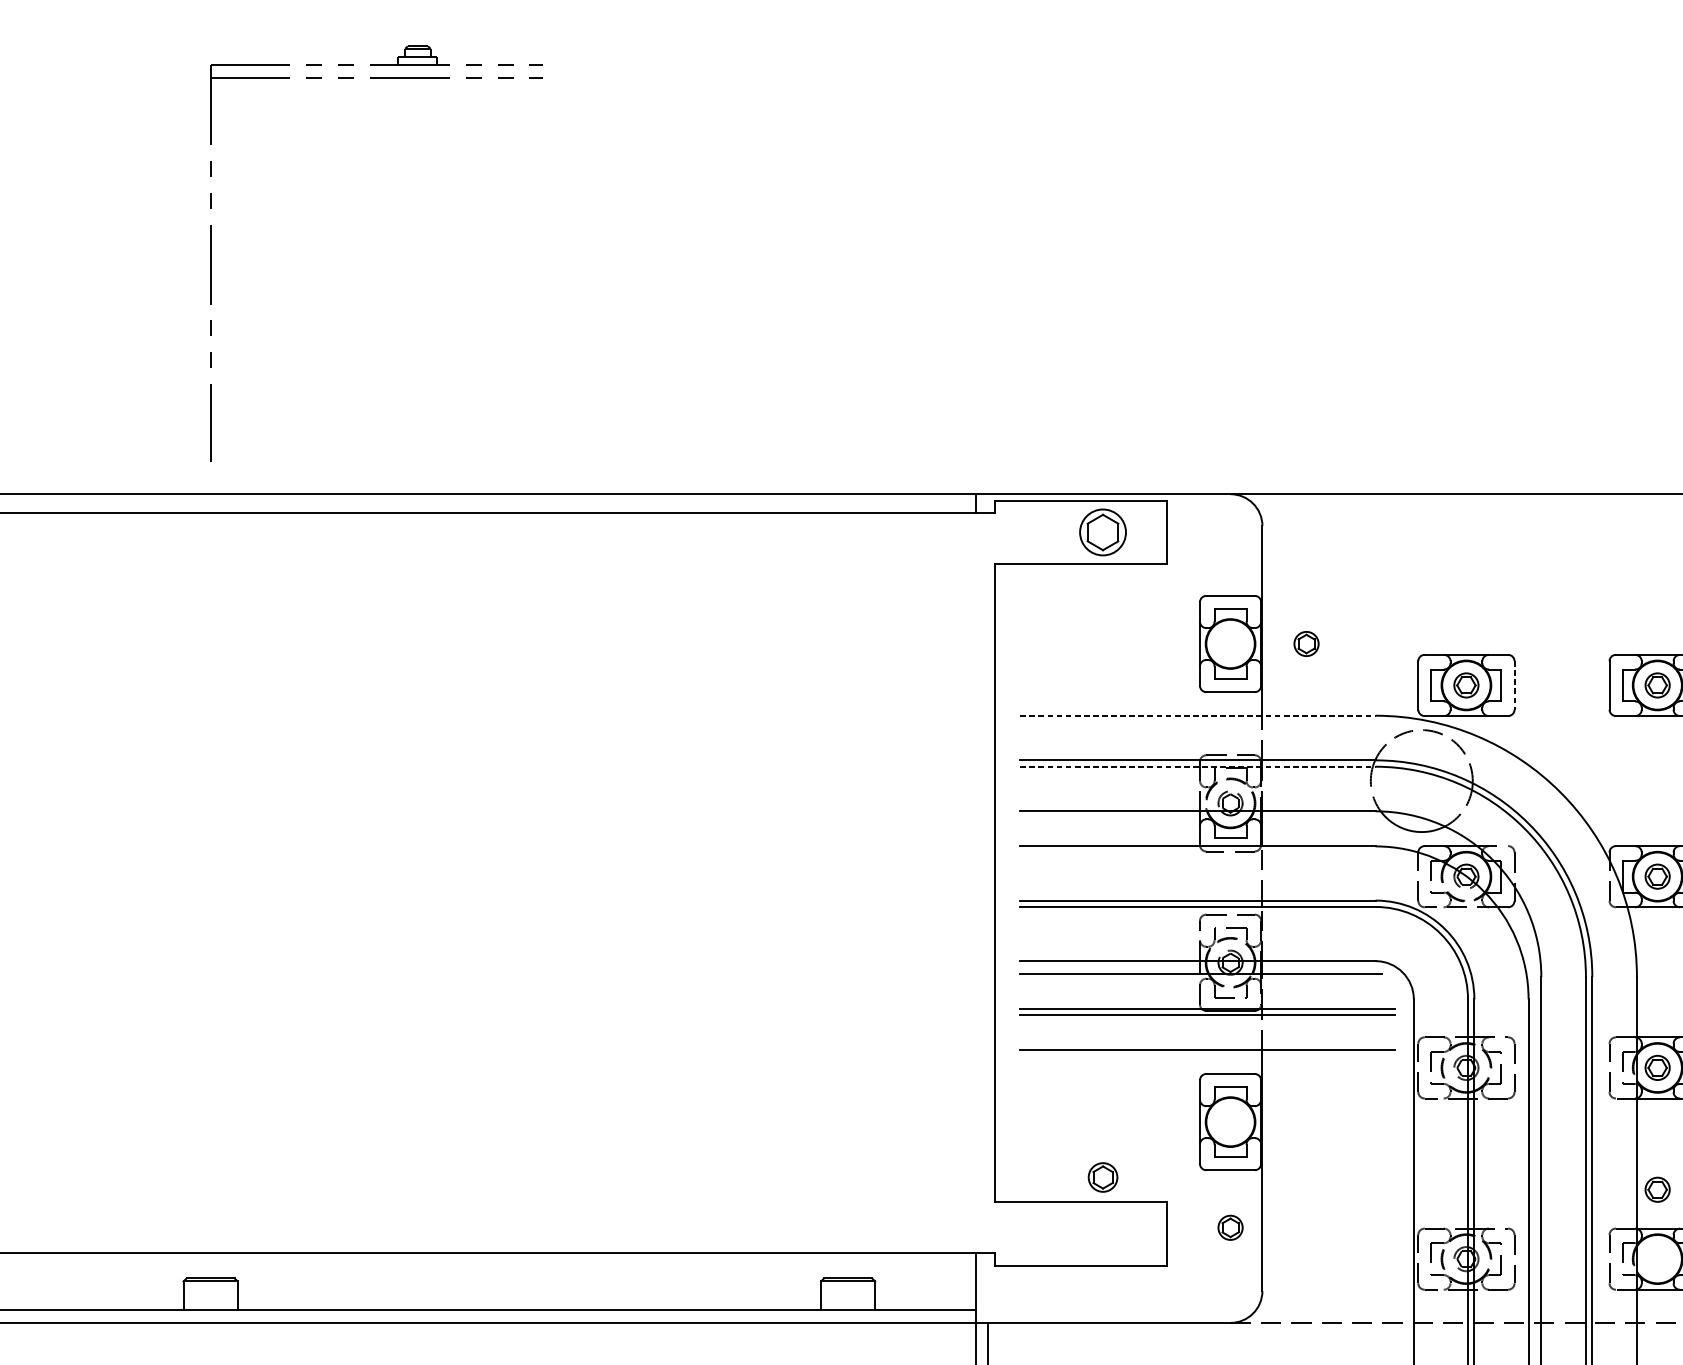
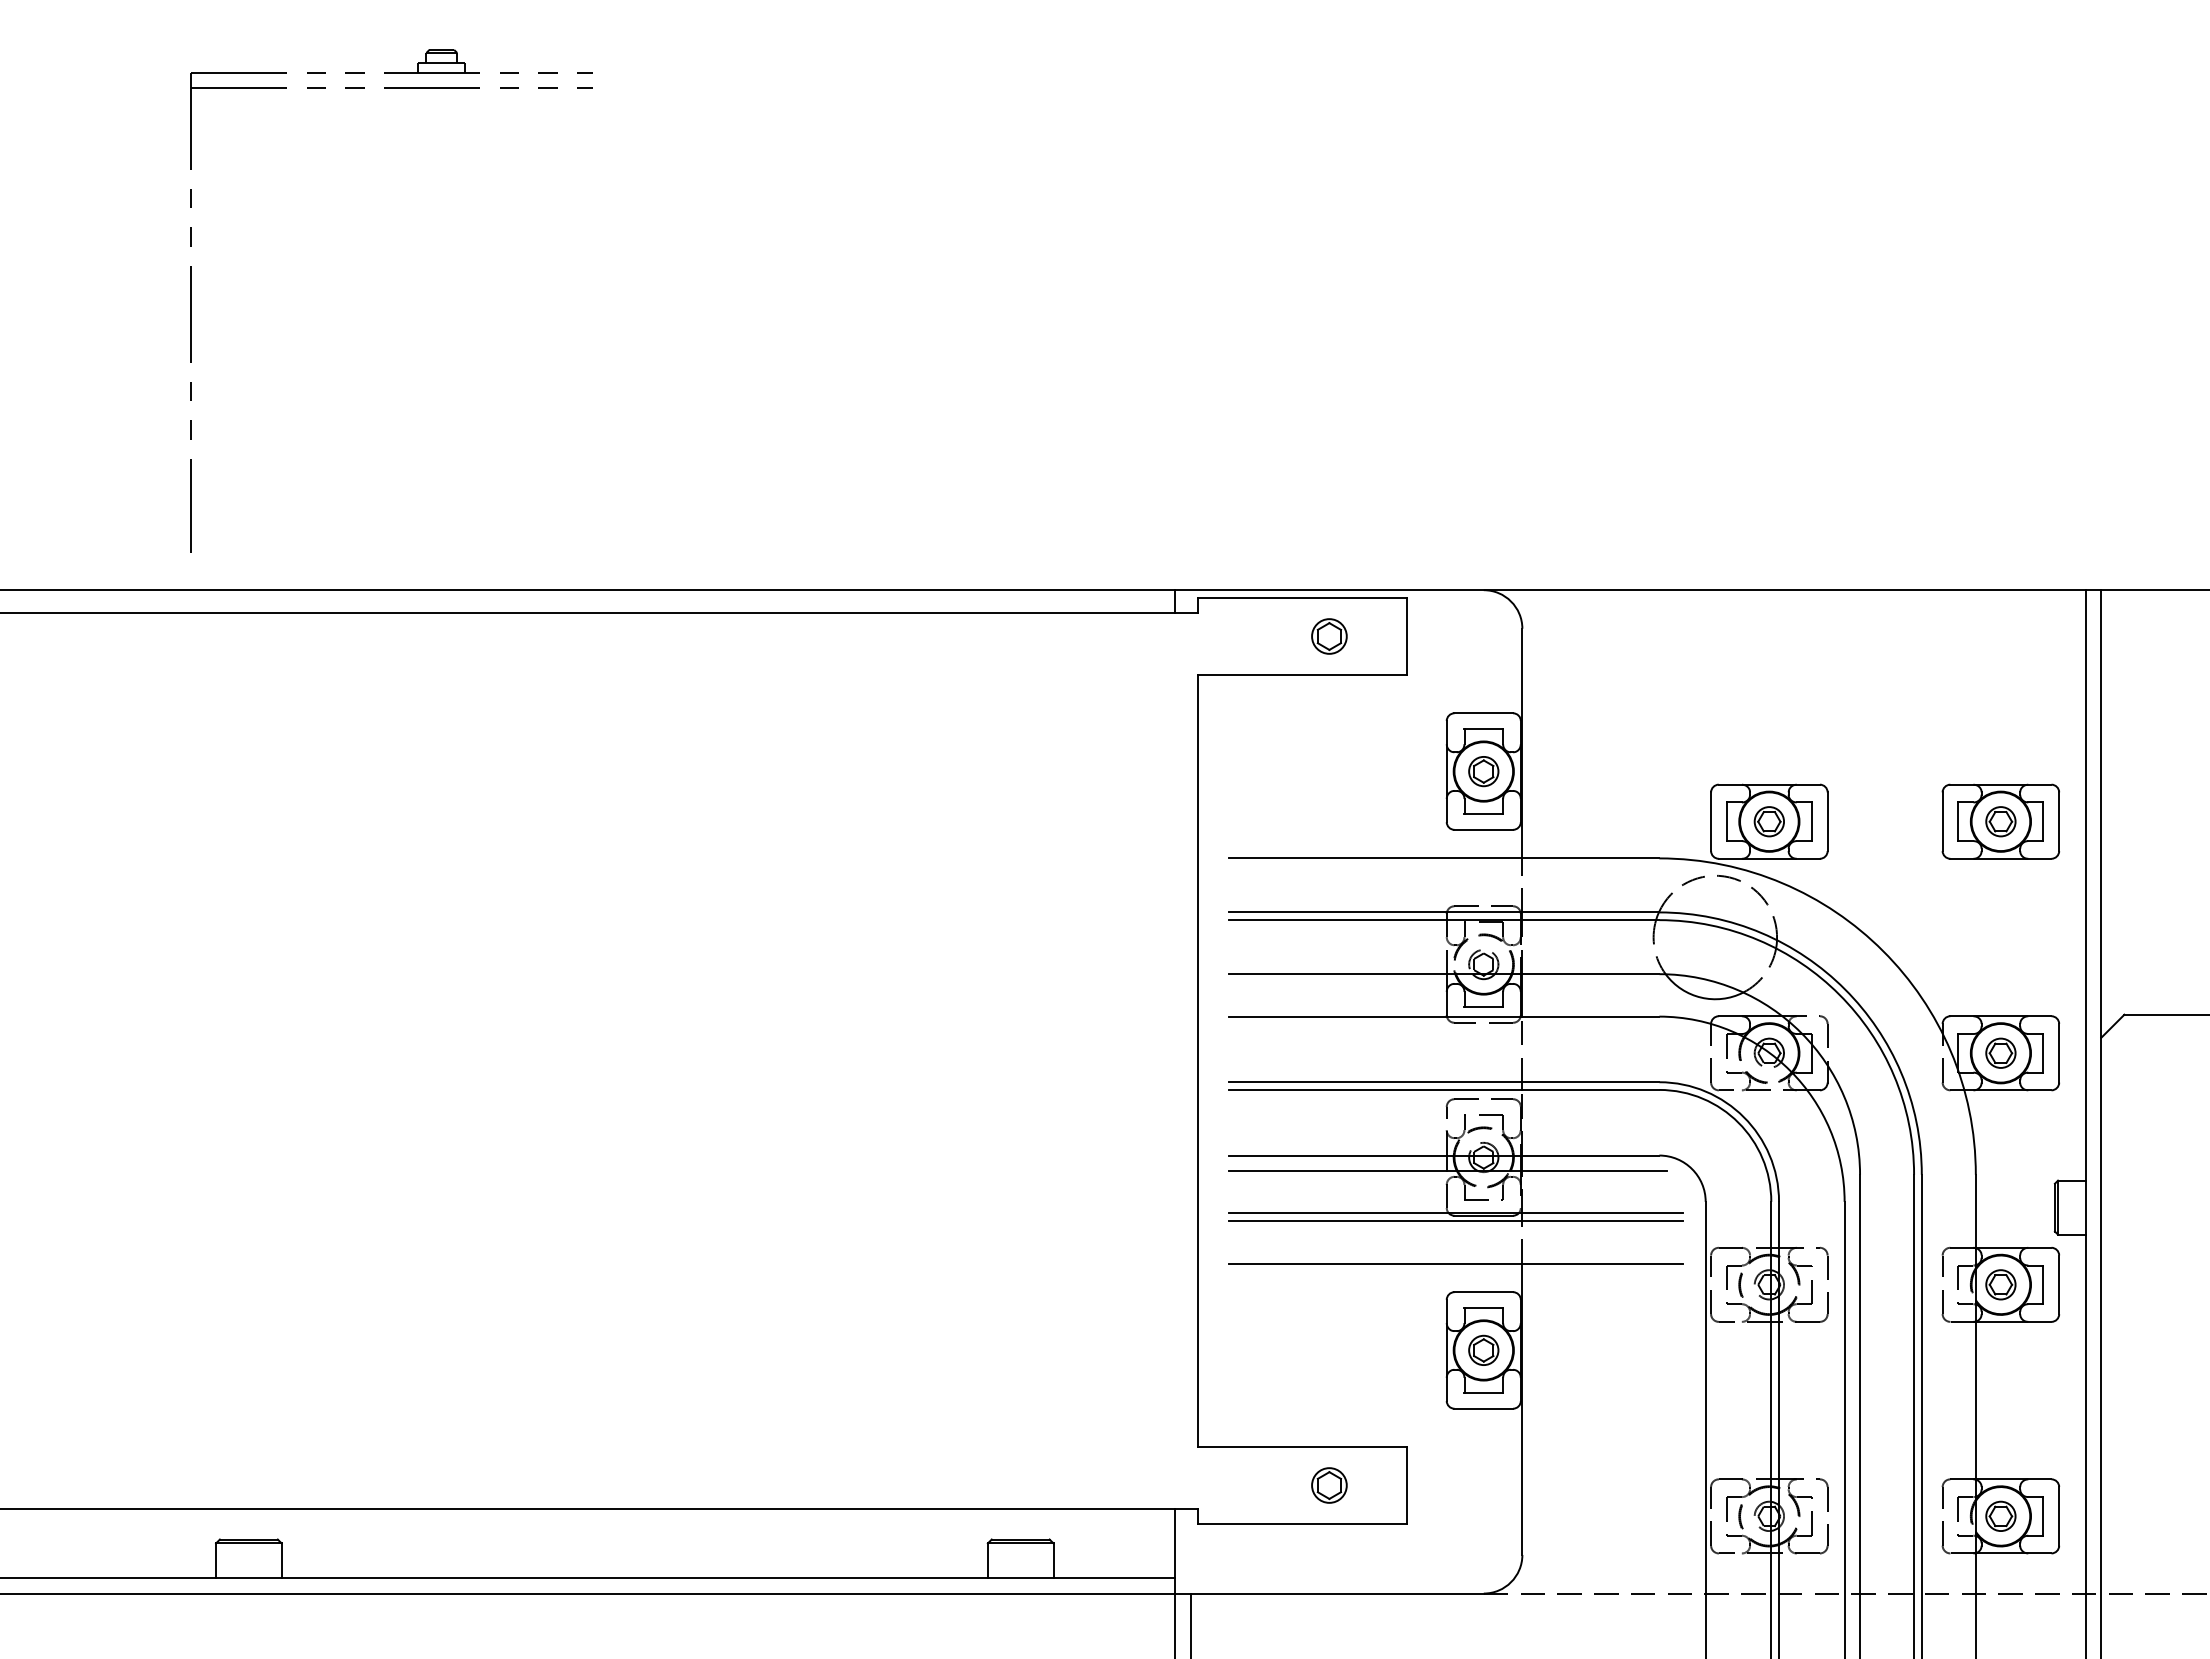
part: (211, 253) -> (191, 300), moved
part: (1103, 532) -> (1329, 636), size x0.62
part: (1306, 643) -> (1483, 771), moved
line: (1514, 686) -> (1827, 822), dashed -> solid
line: (1198, 715) -> (1444, 858), dashed -> solid
line: (1198, 767) -> (1444, 920), dashed -> solid
part: (1103, 1177) -> (1329, 1485), moved
part: (1657, 1189) -> (2000, 1515), moved
part: (1230, 1227) -> (1483, 1349), moved

